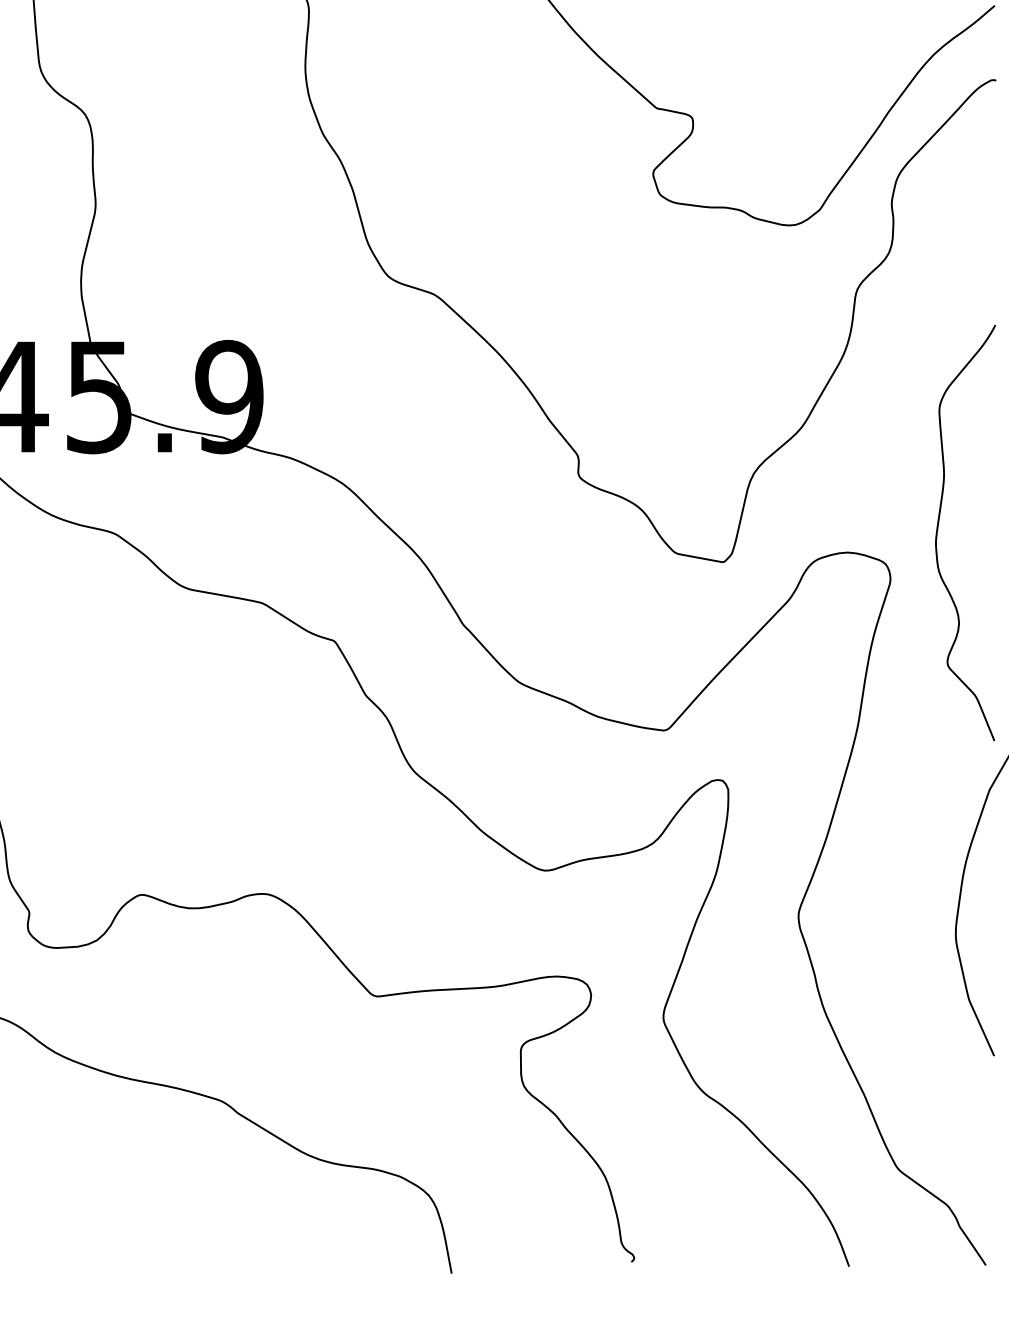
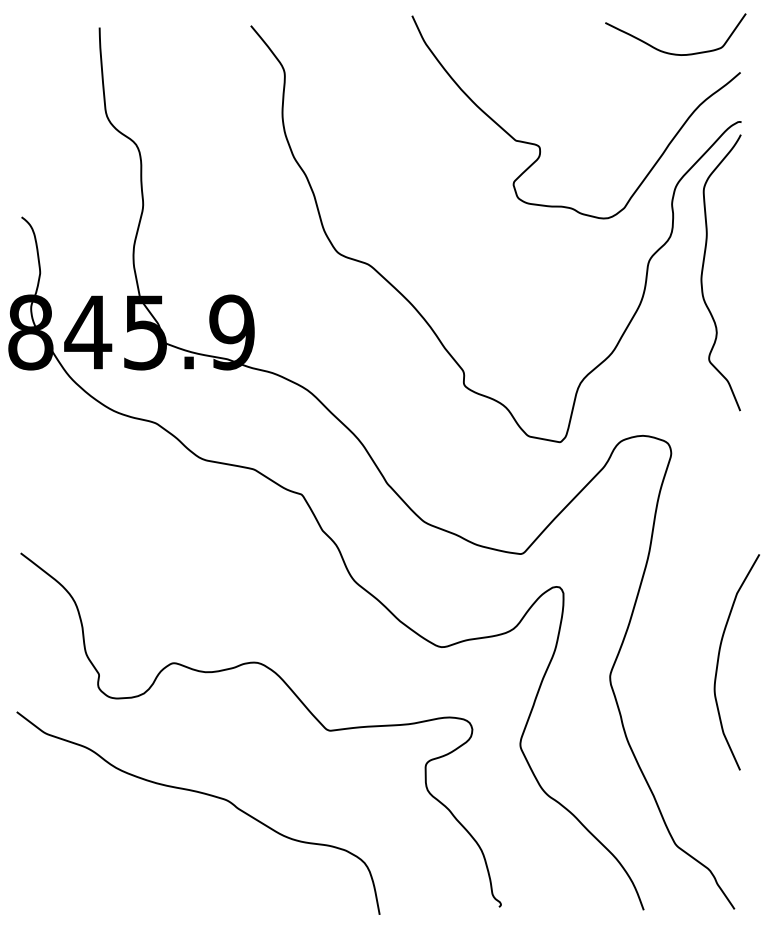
curve: (939, 531) -> (703, 271), moved

